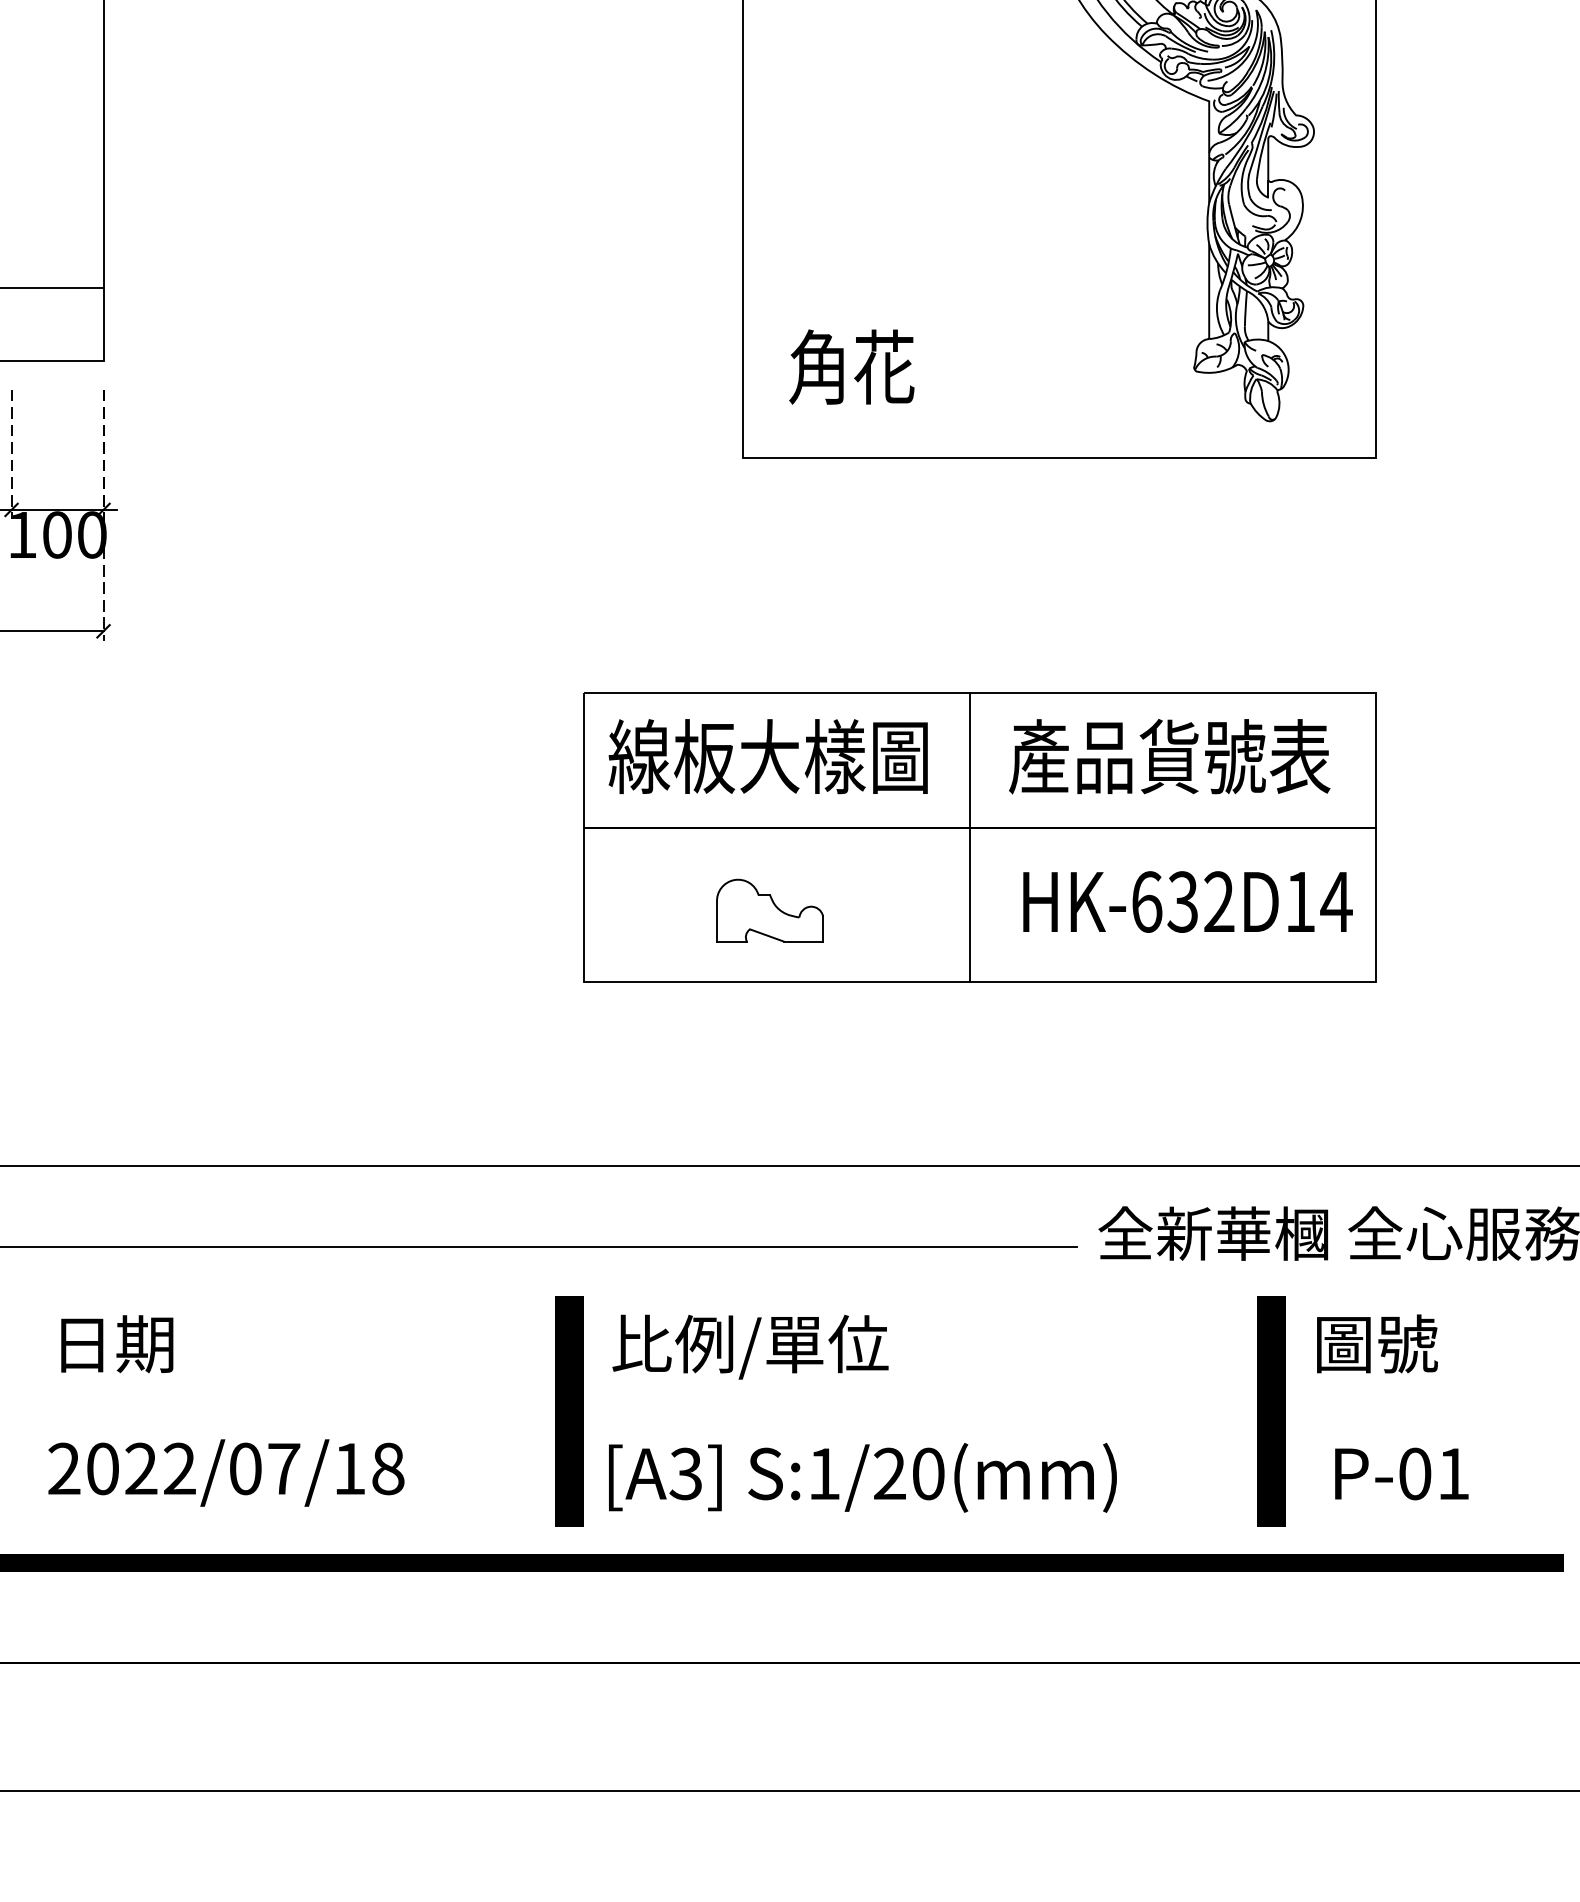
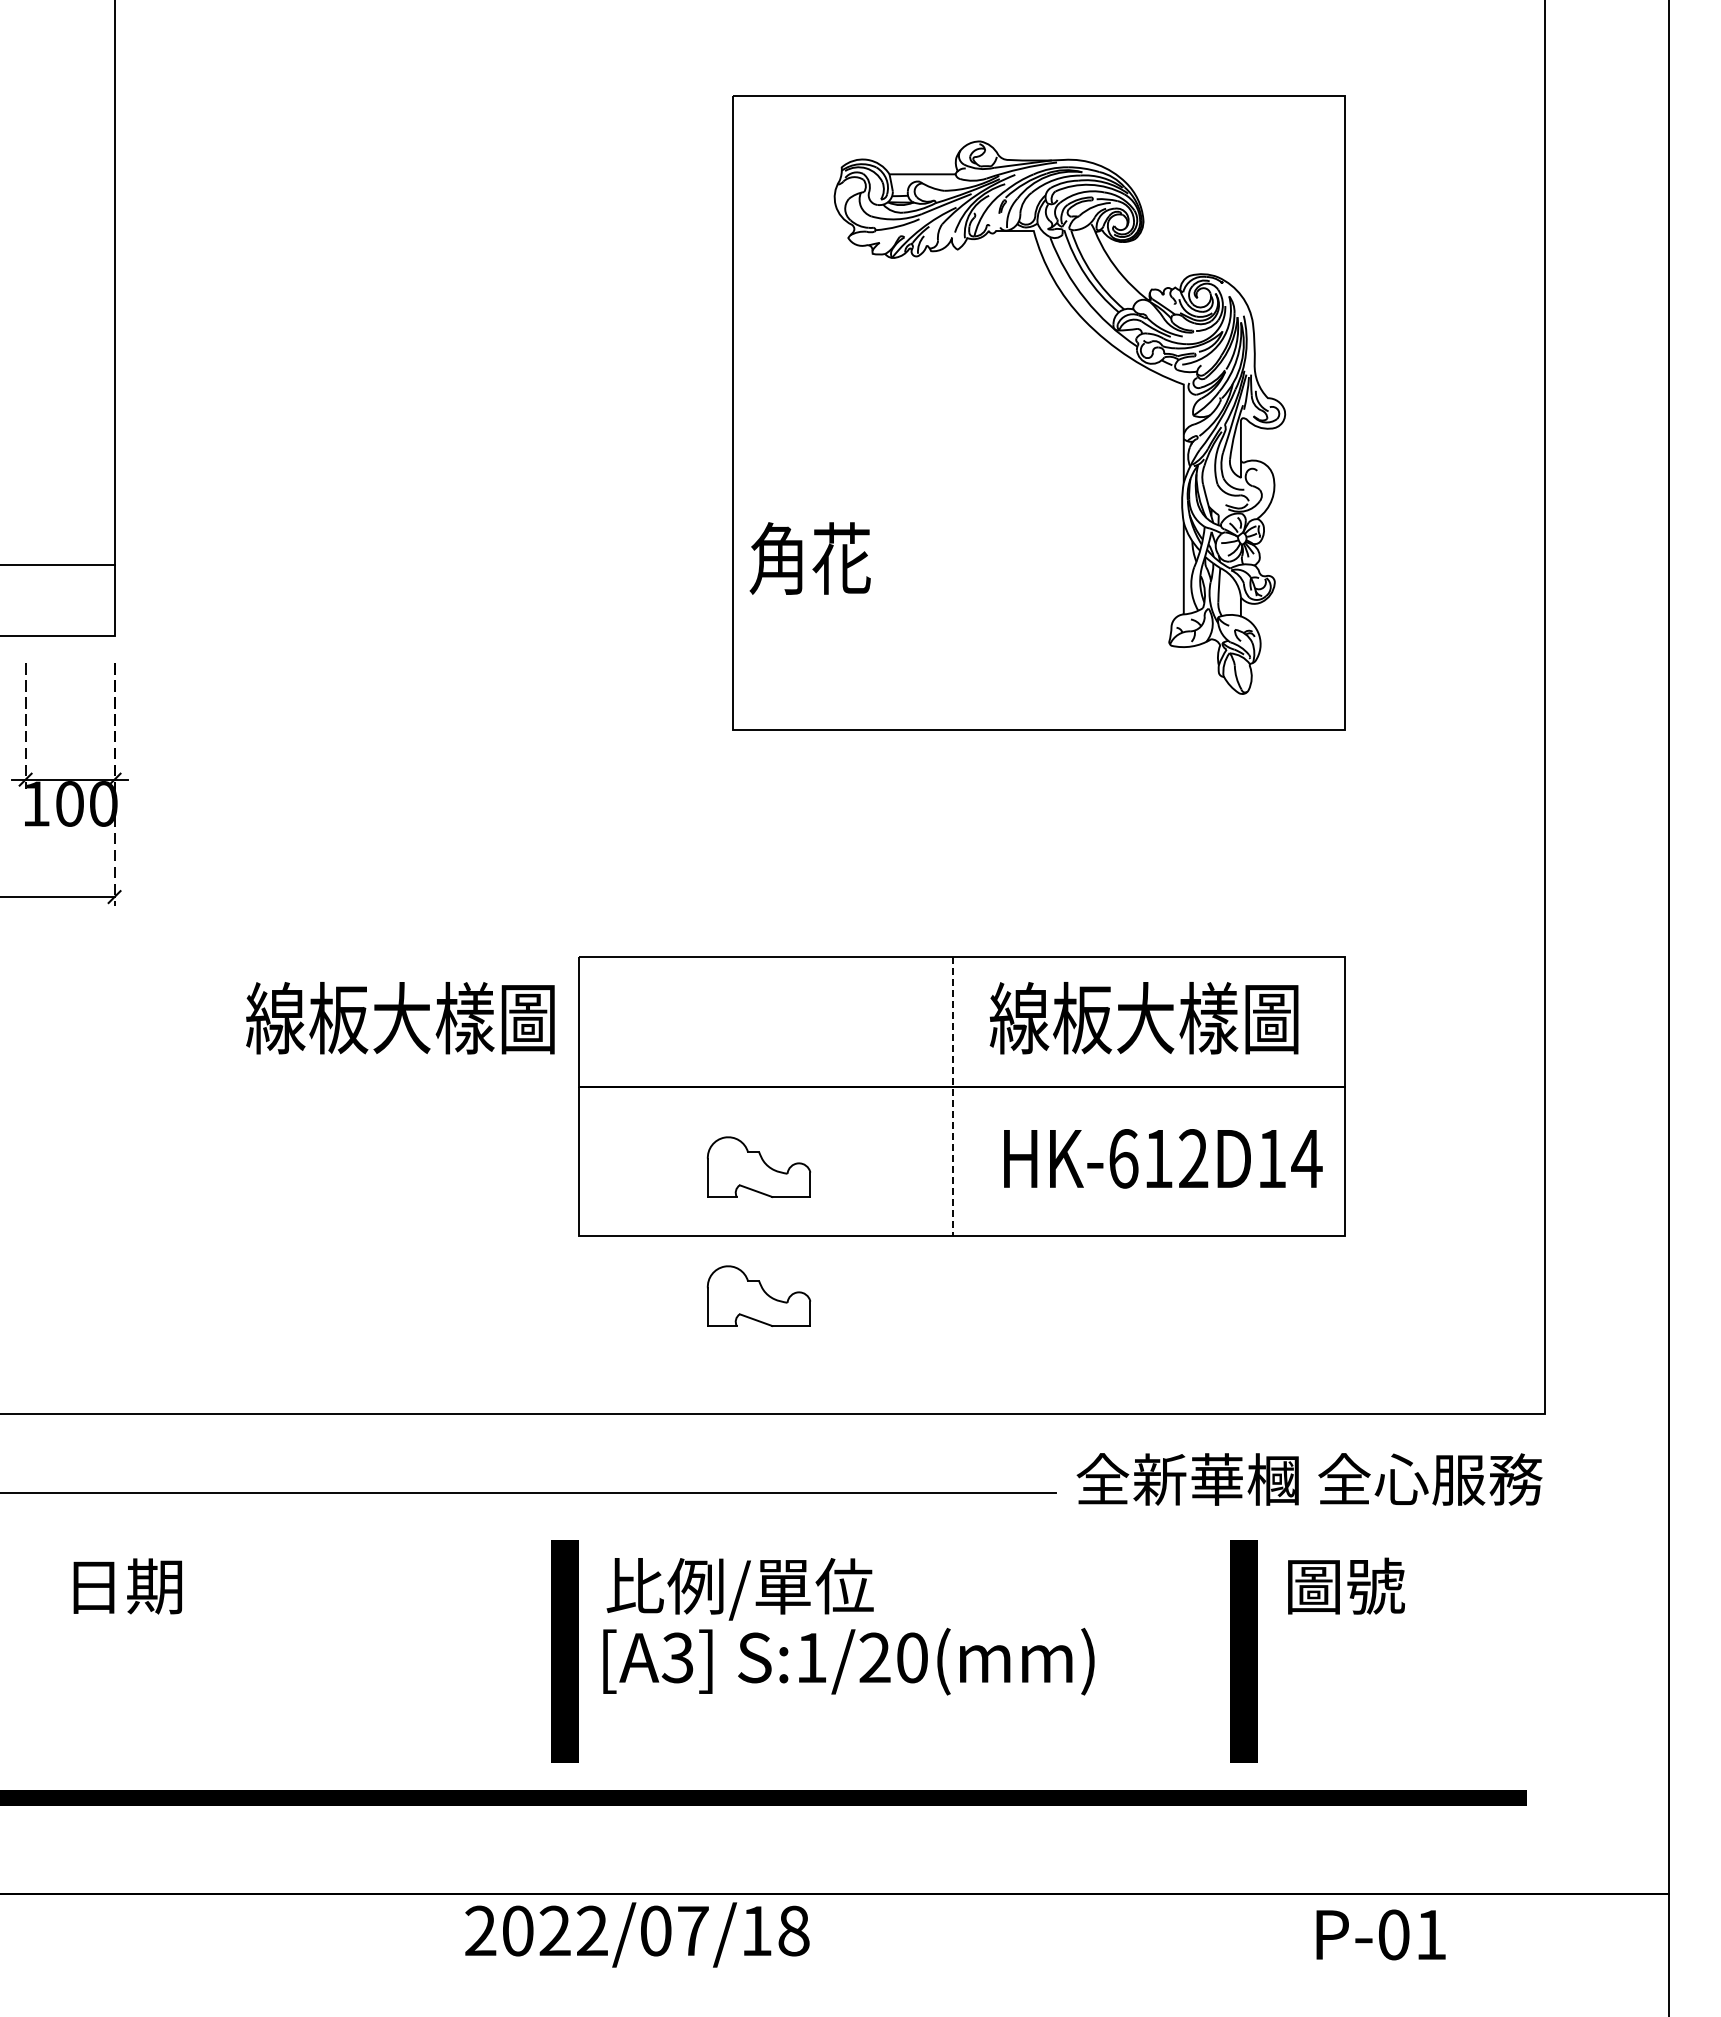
text: (851, 367) -> (809, 558), moved
text: (1169, 755) -> (1145, 1017), 產品貨號表 -> 線板大樣圖
text: (768, 756) -> (400, 1018), moved
line: (970, 837) -> (952, 1096), solid -> dashed
text: (1182, 901) -> (1157, 1158), HK-632D14 -> HK-612D14
part: (769, 1043) -> (758, 1295), added
text: (226, 1472) -> (637, 1934), moved
text: (1401, 1473) -> (1380, 1934), moved
text: (862, 1477) -> (848, 1661), moved

